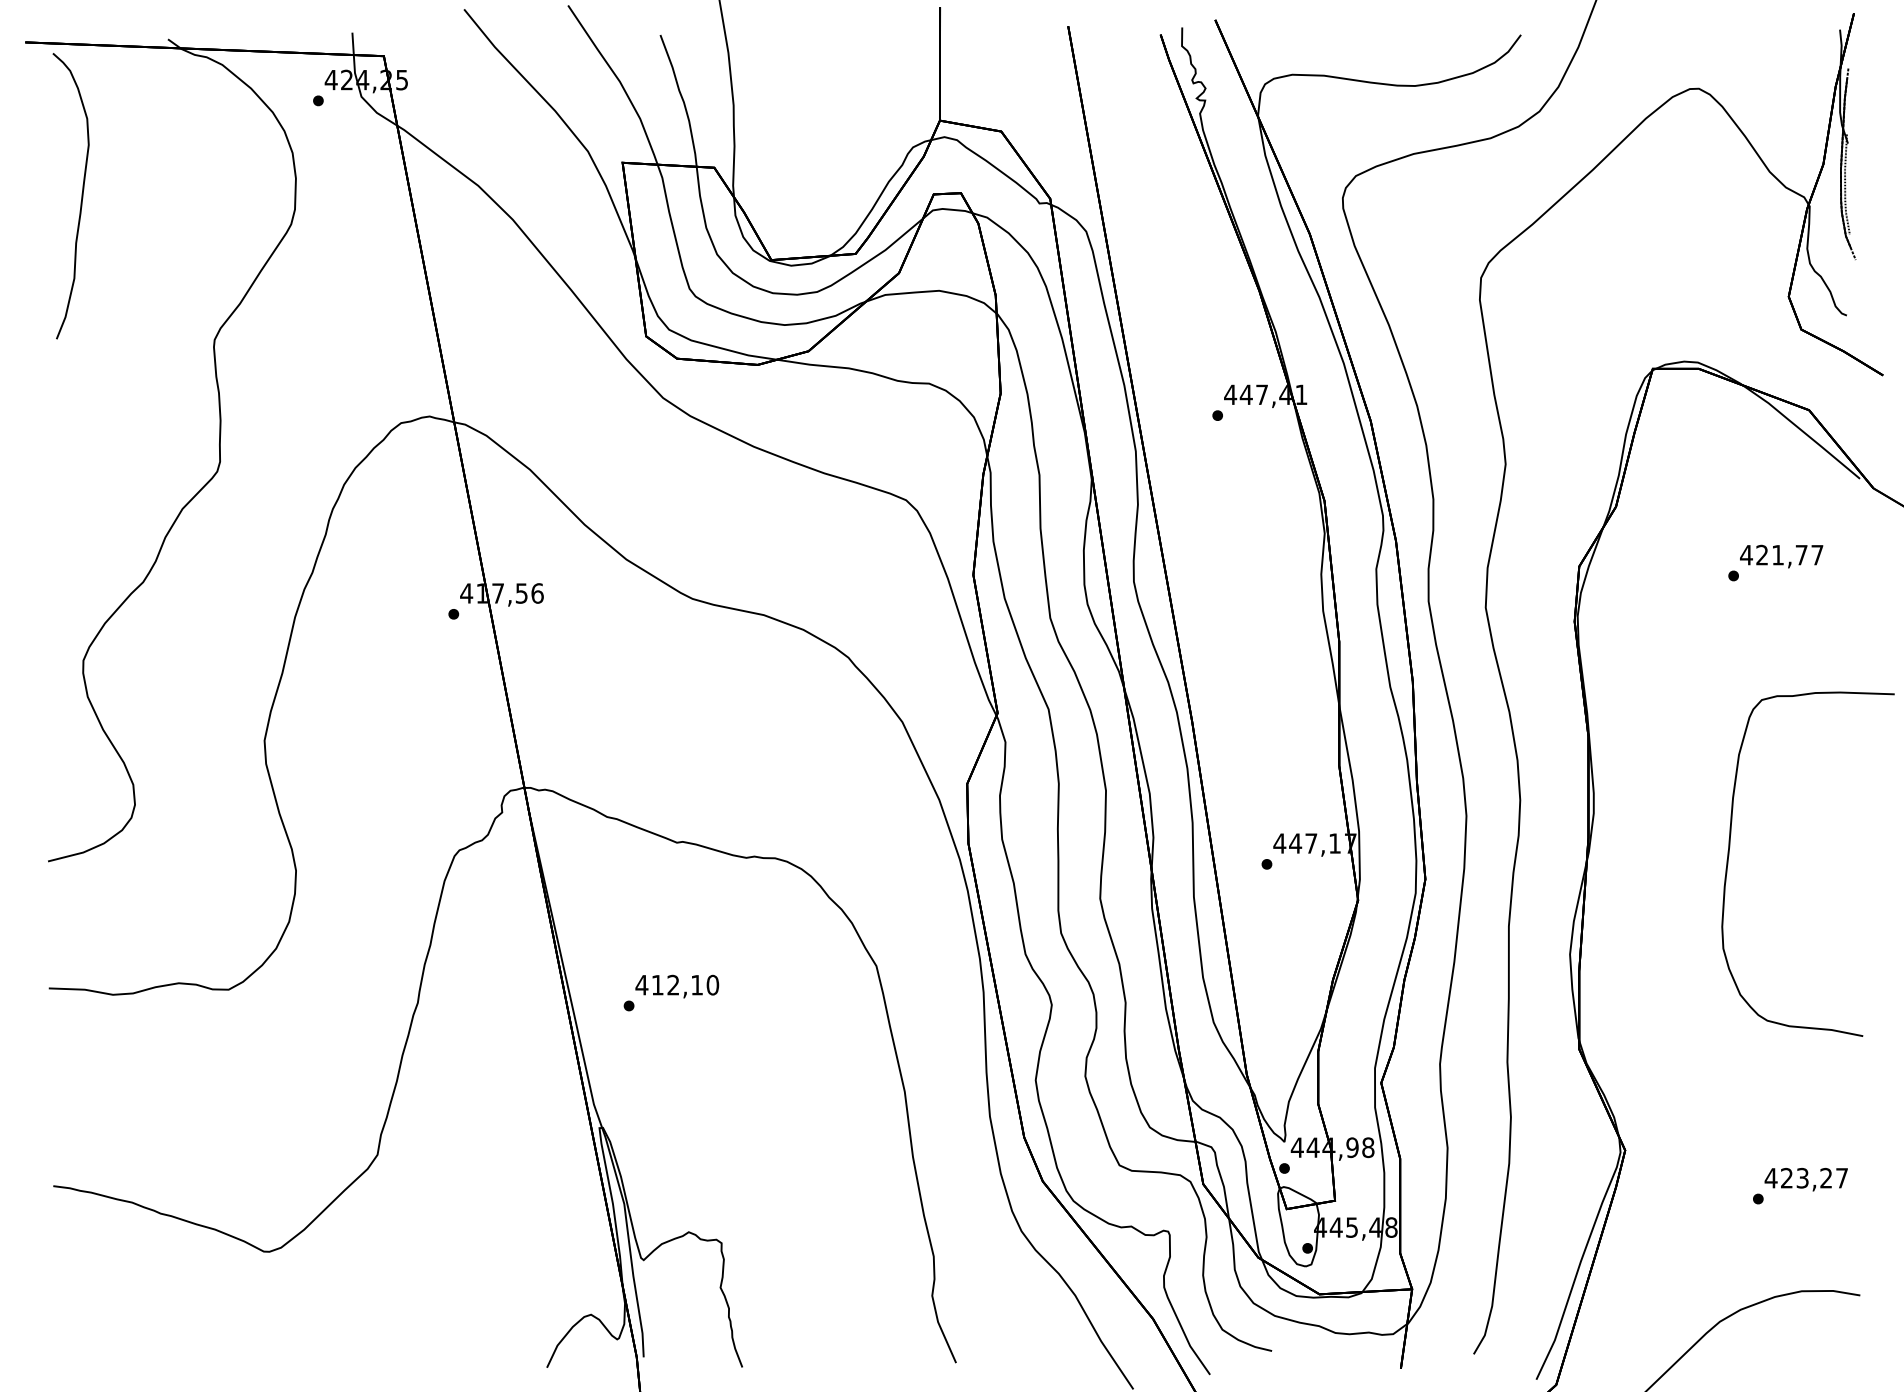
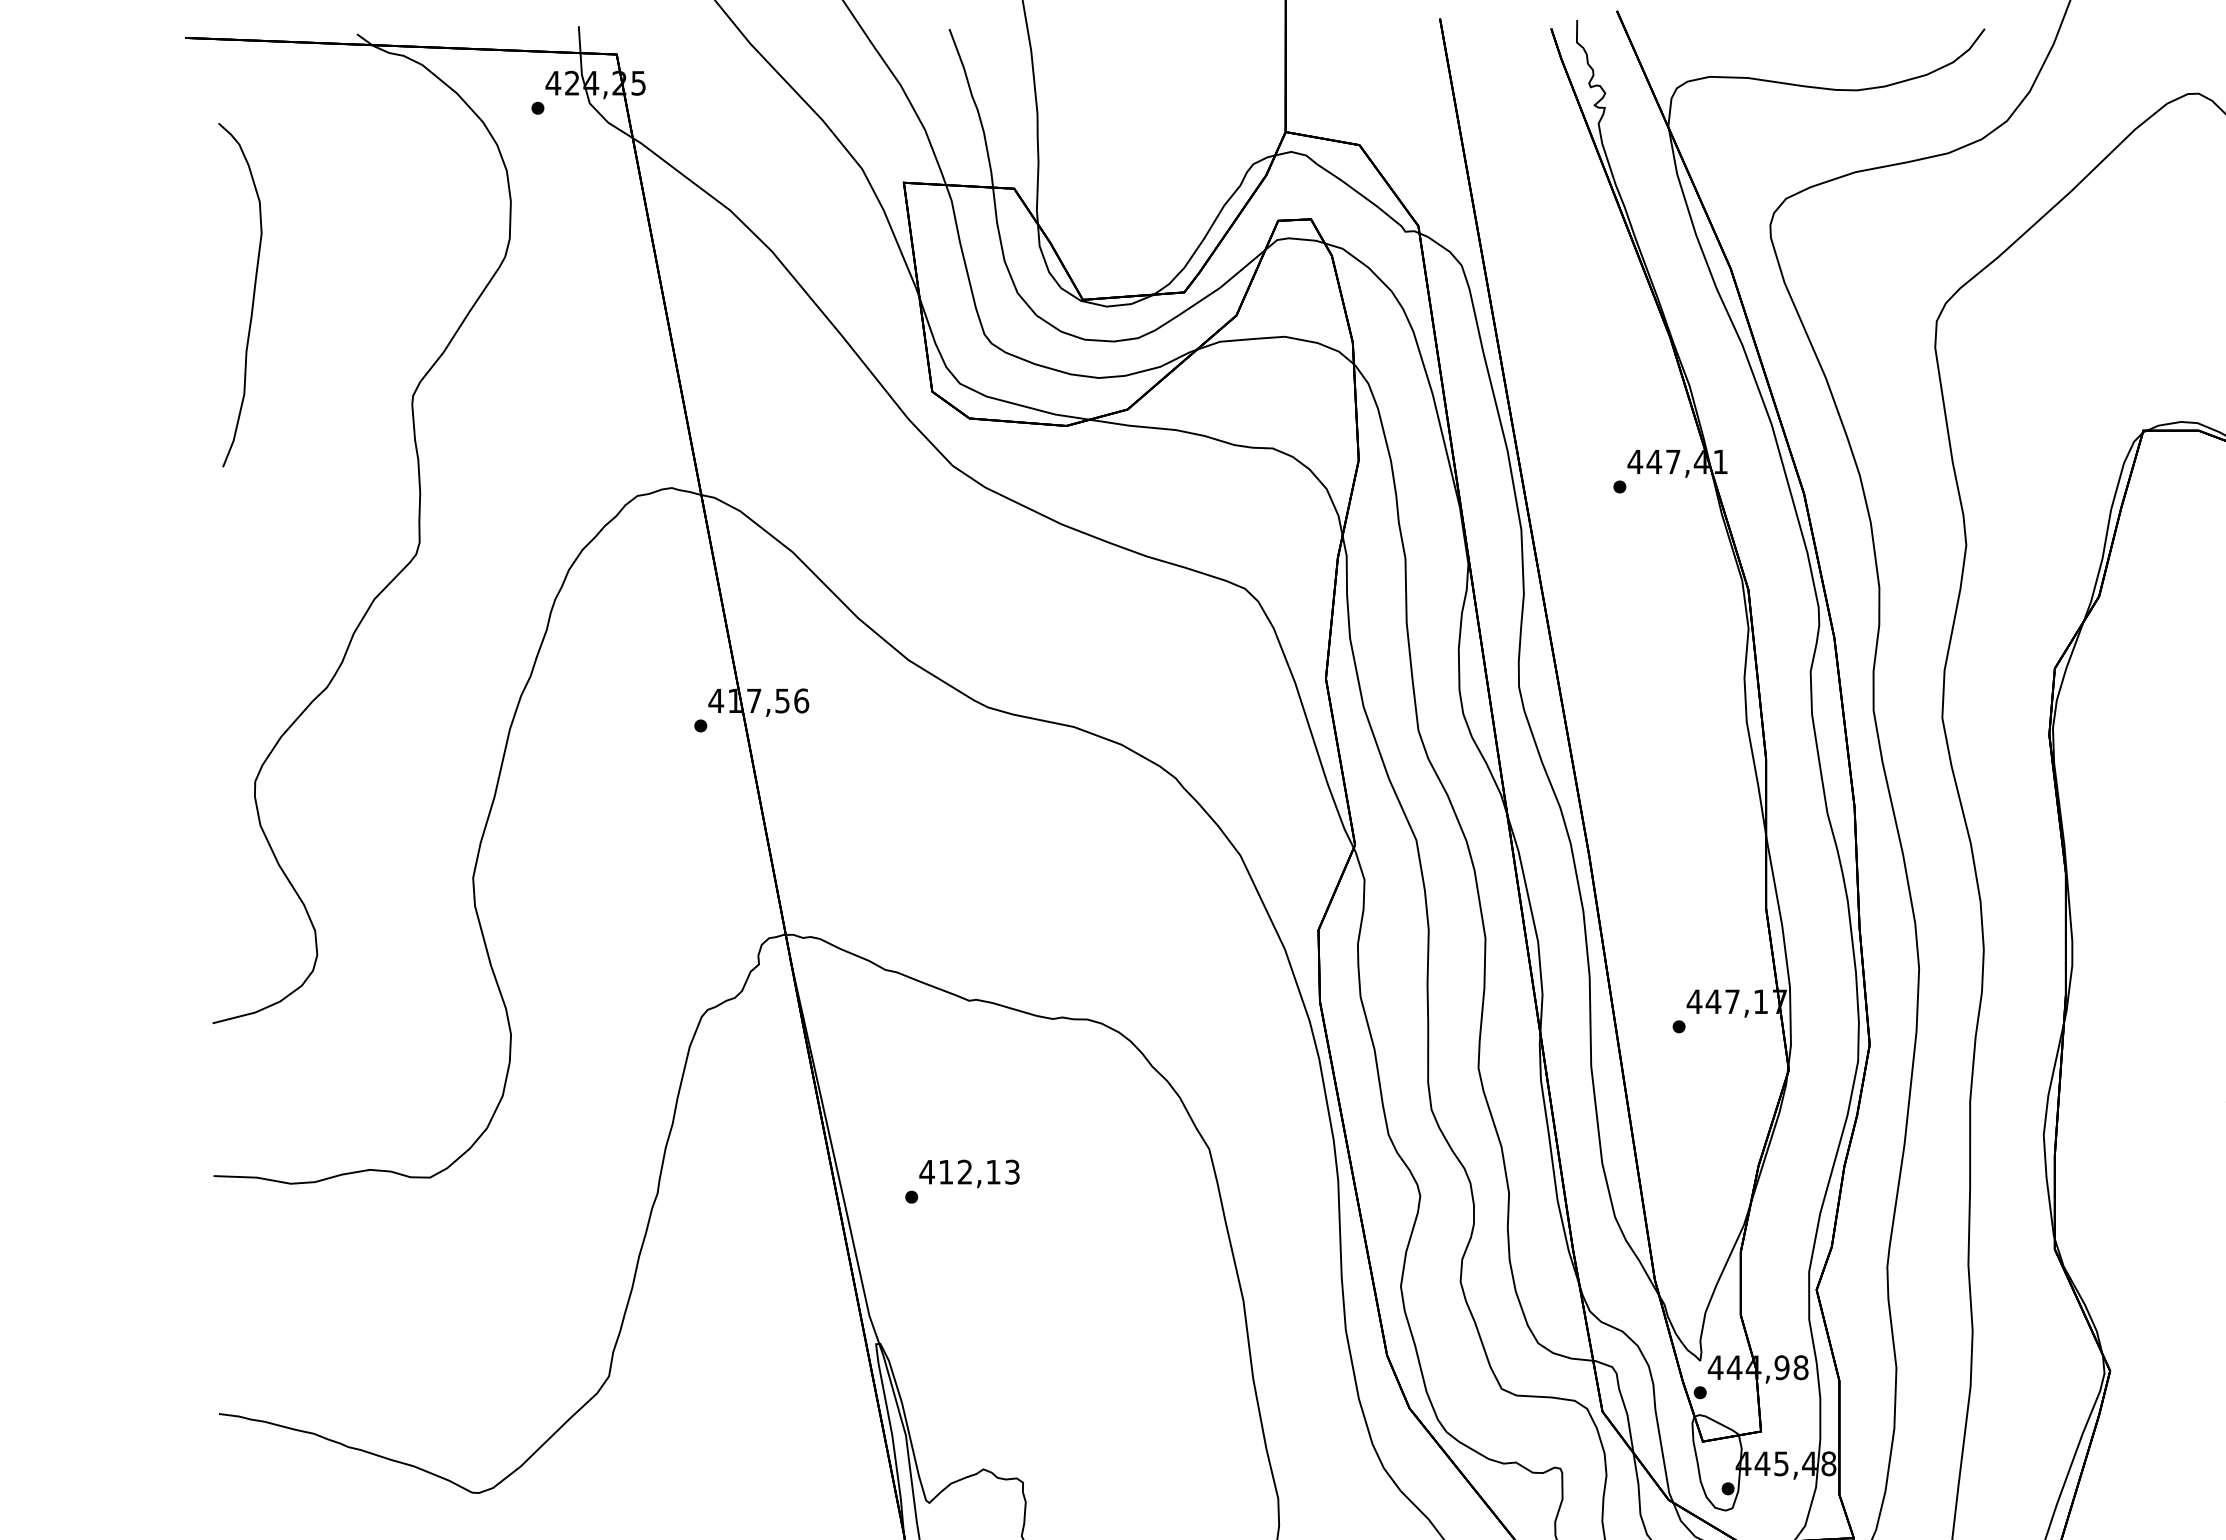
curve: (81, 196) -> (252, 295), moved
text: (712, 984) -> (1012, 1171), 412,10 -> 412,13

